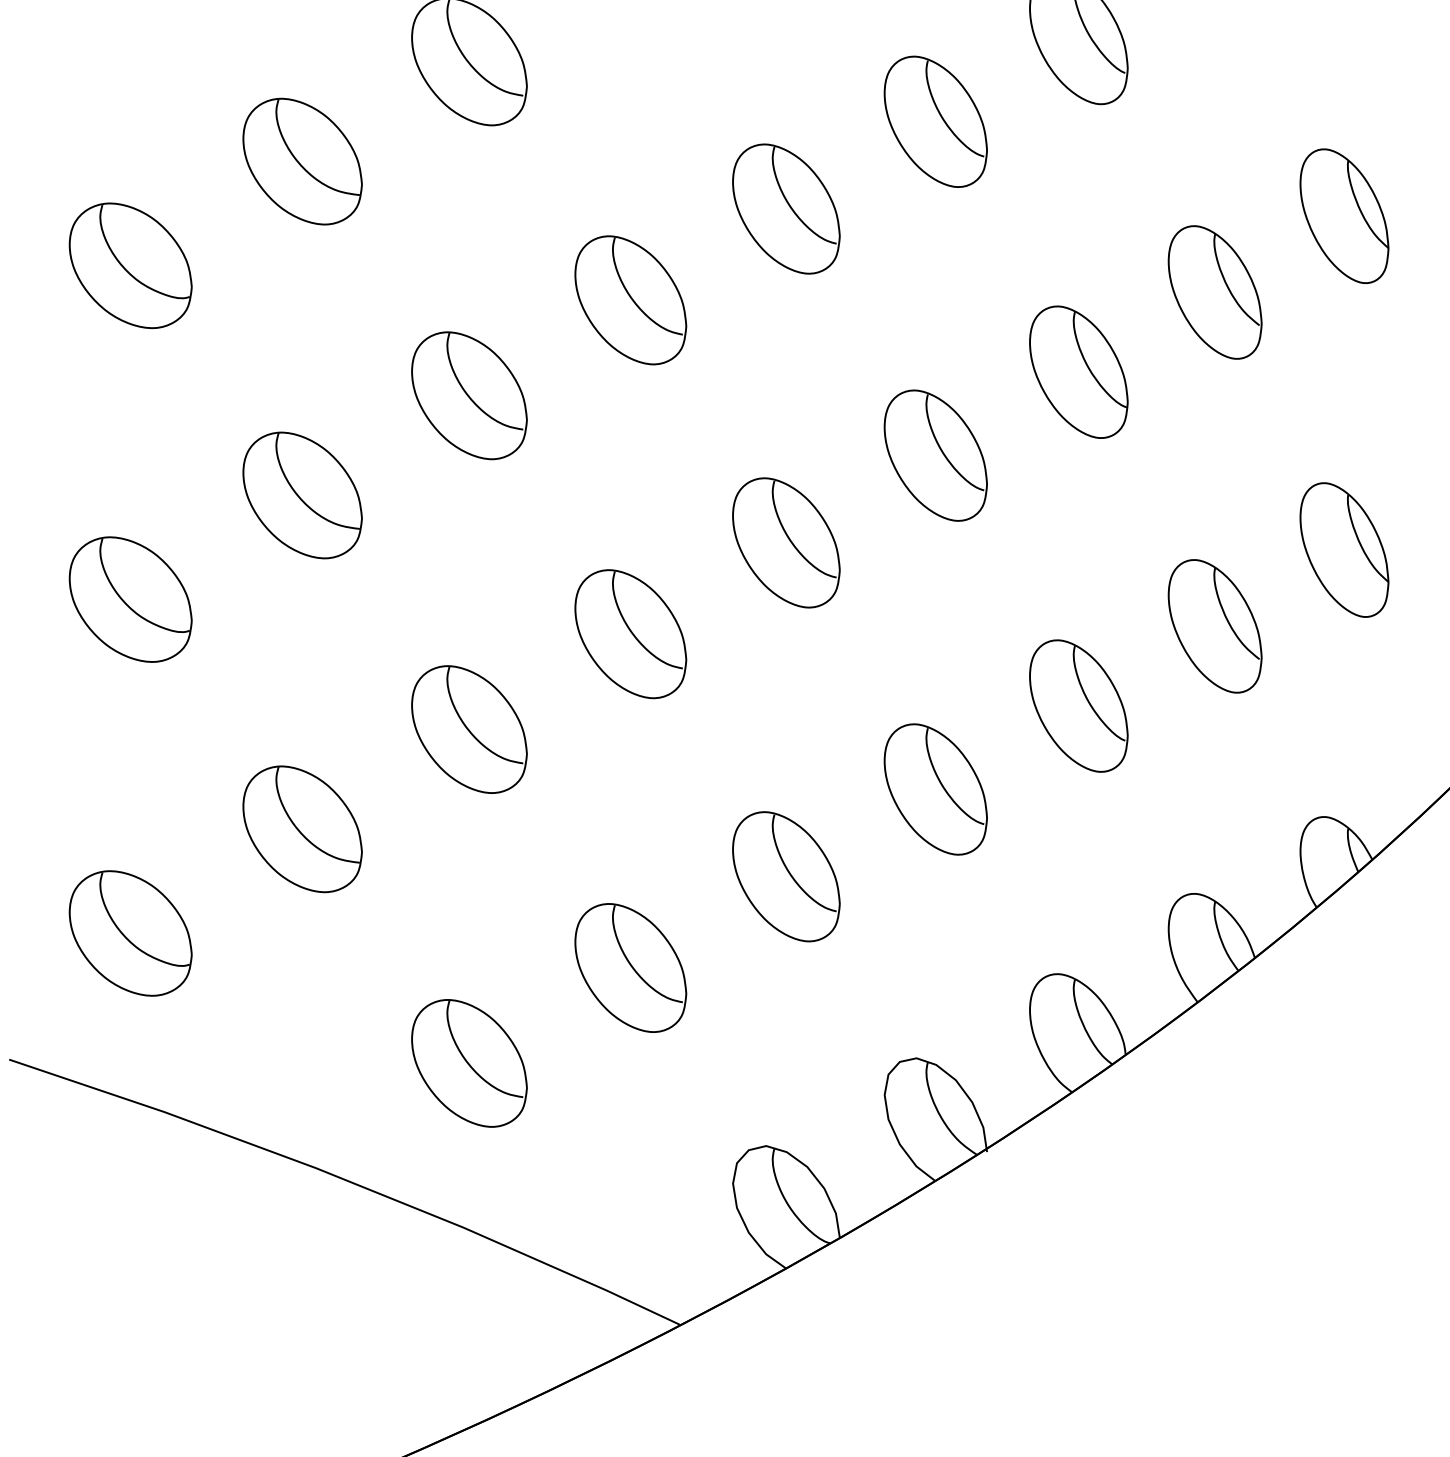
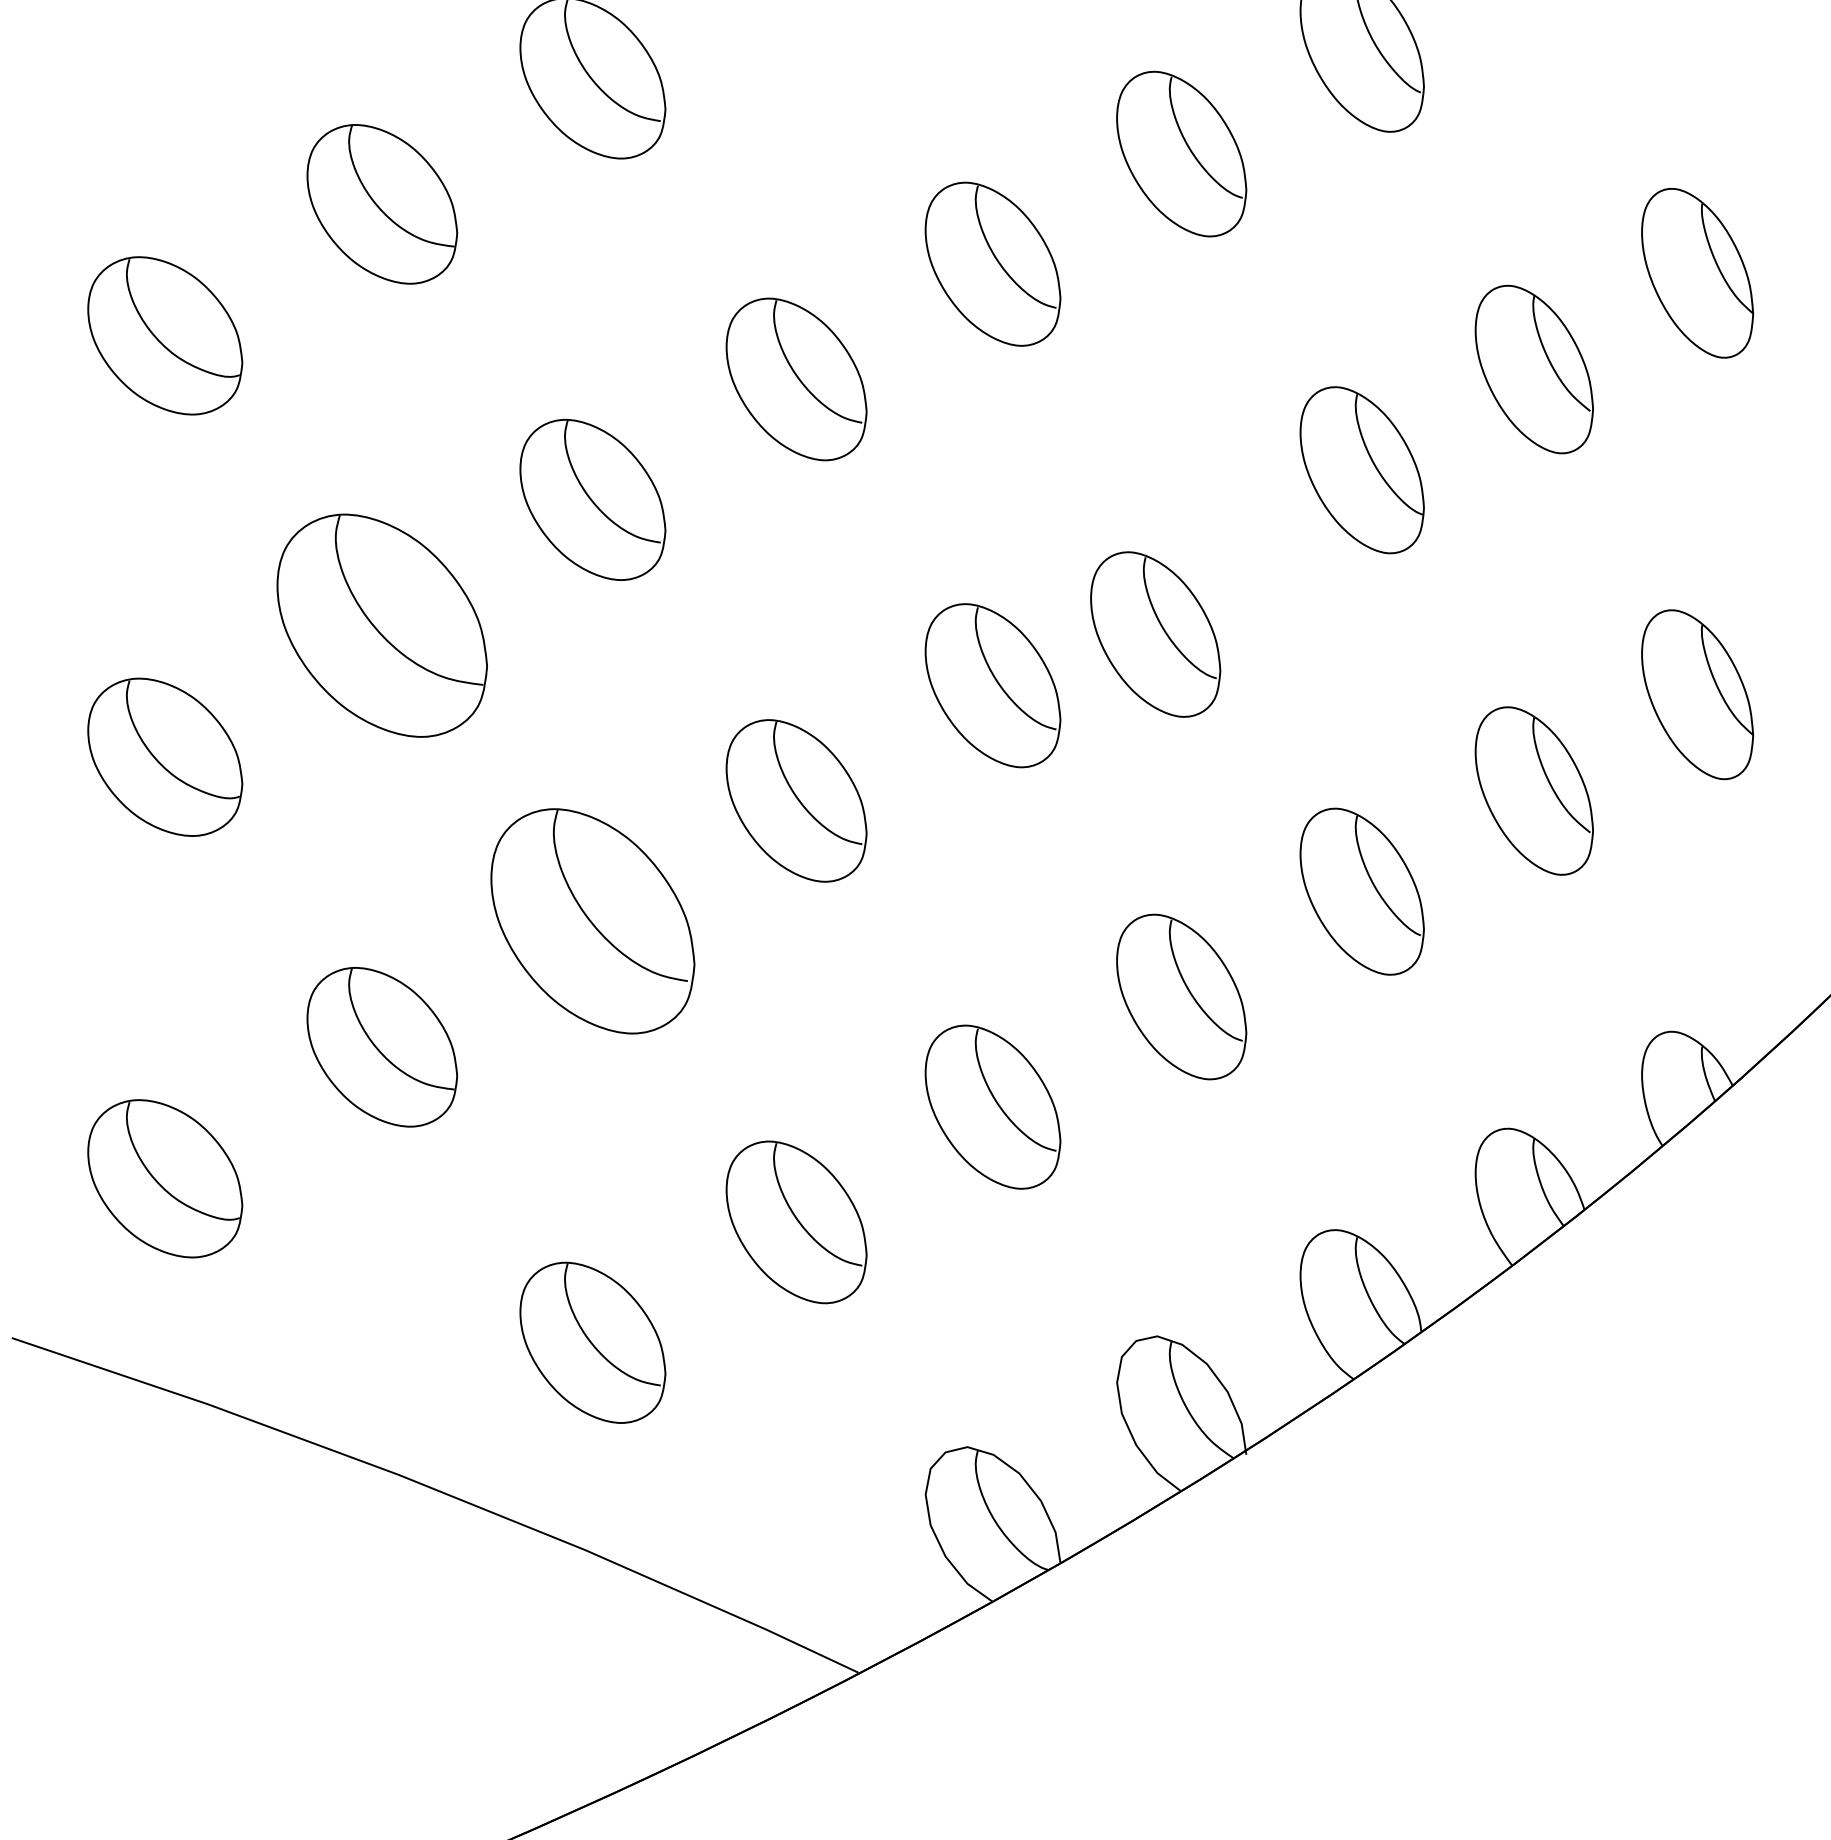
part: (935, 455) -> (1155, 634), moved
part: (302, 495) -> (382, 625), size x1.4
part: (469, 729) -> (592, 921), size x1.4

